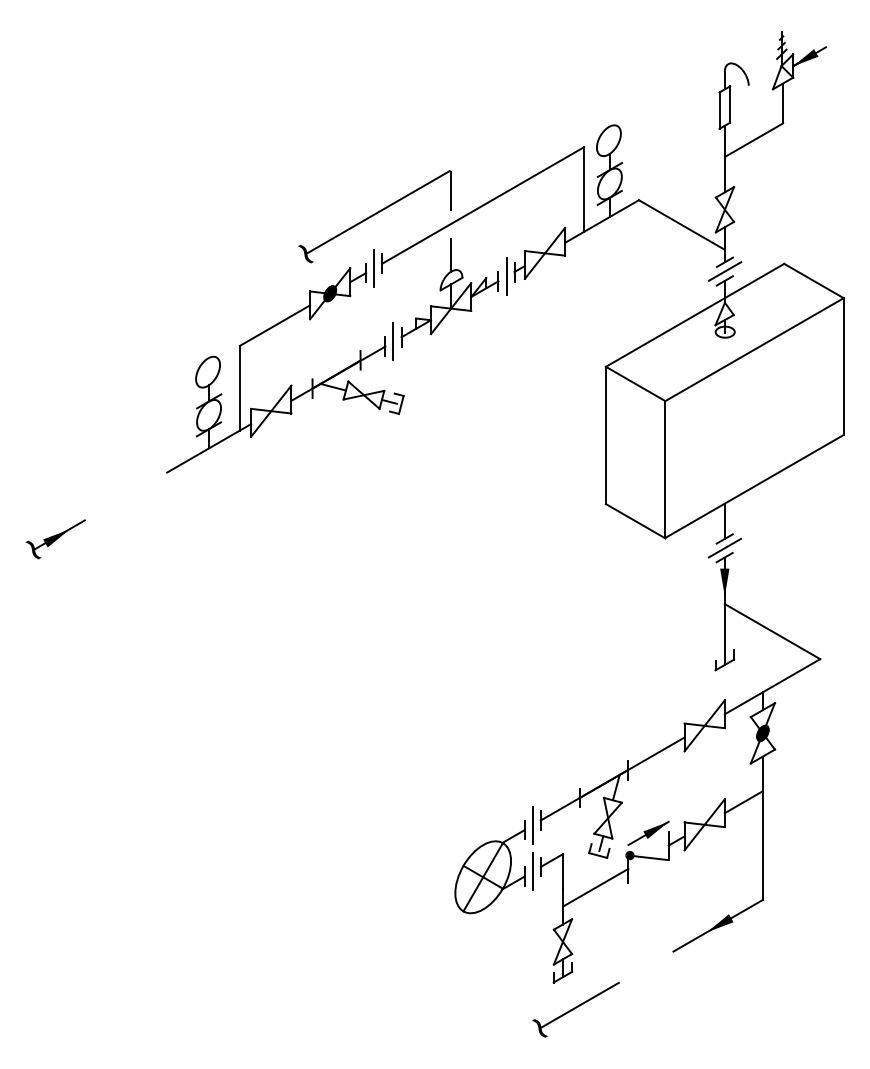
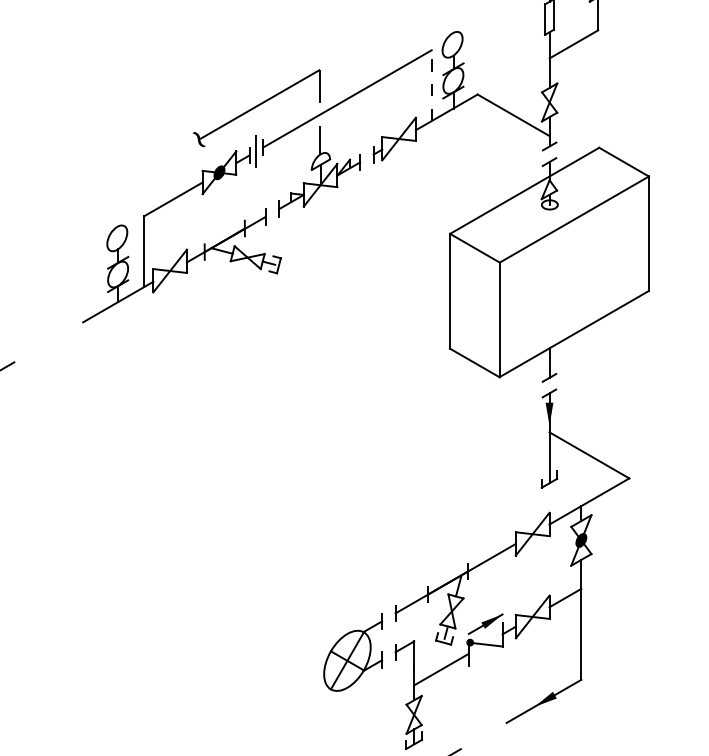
line: (584, 189) -> (432, 85), solid -> dashed
line: (724, 271) -> (549, 154), removed
line: (506, 276) -> (366, 158), removed
line: (393, 341) -> (272, 212), removed
line: (724, 547) -> (549, 385), removed
line: (532, 824) -> (388, 616), removed
line: (532, 871) -> (388, 656), removed

